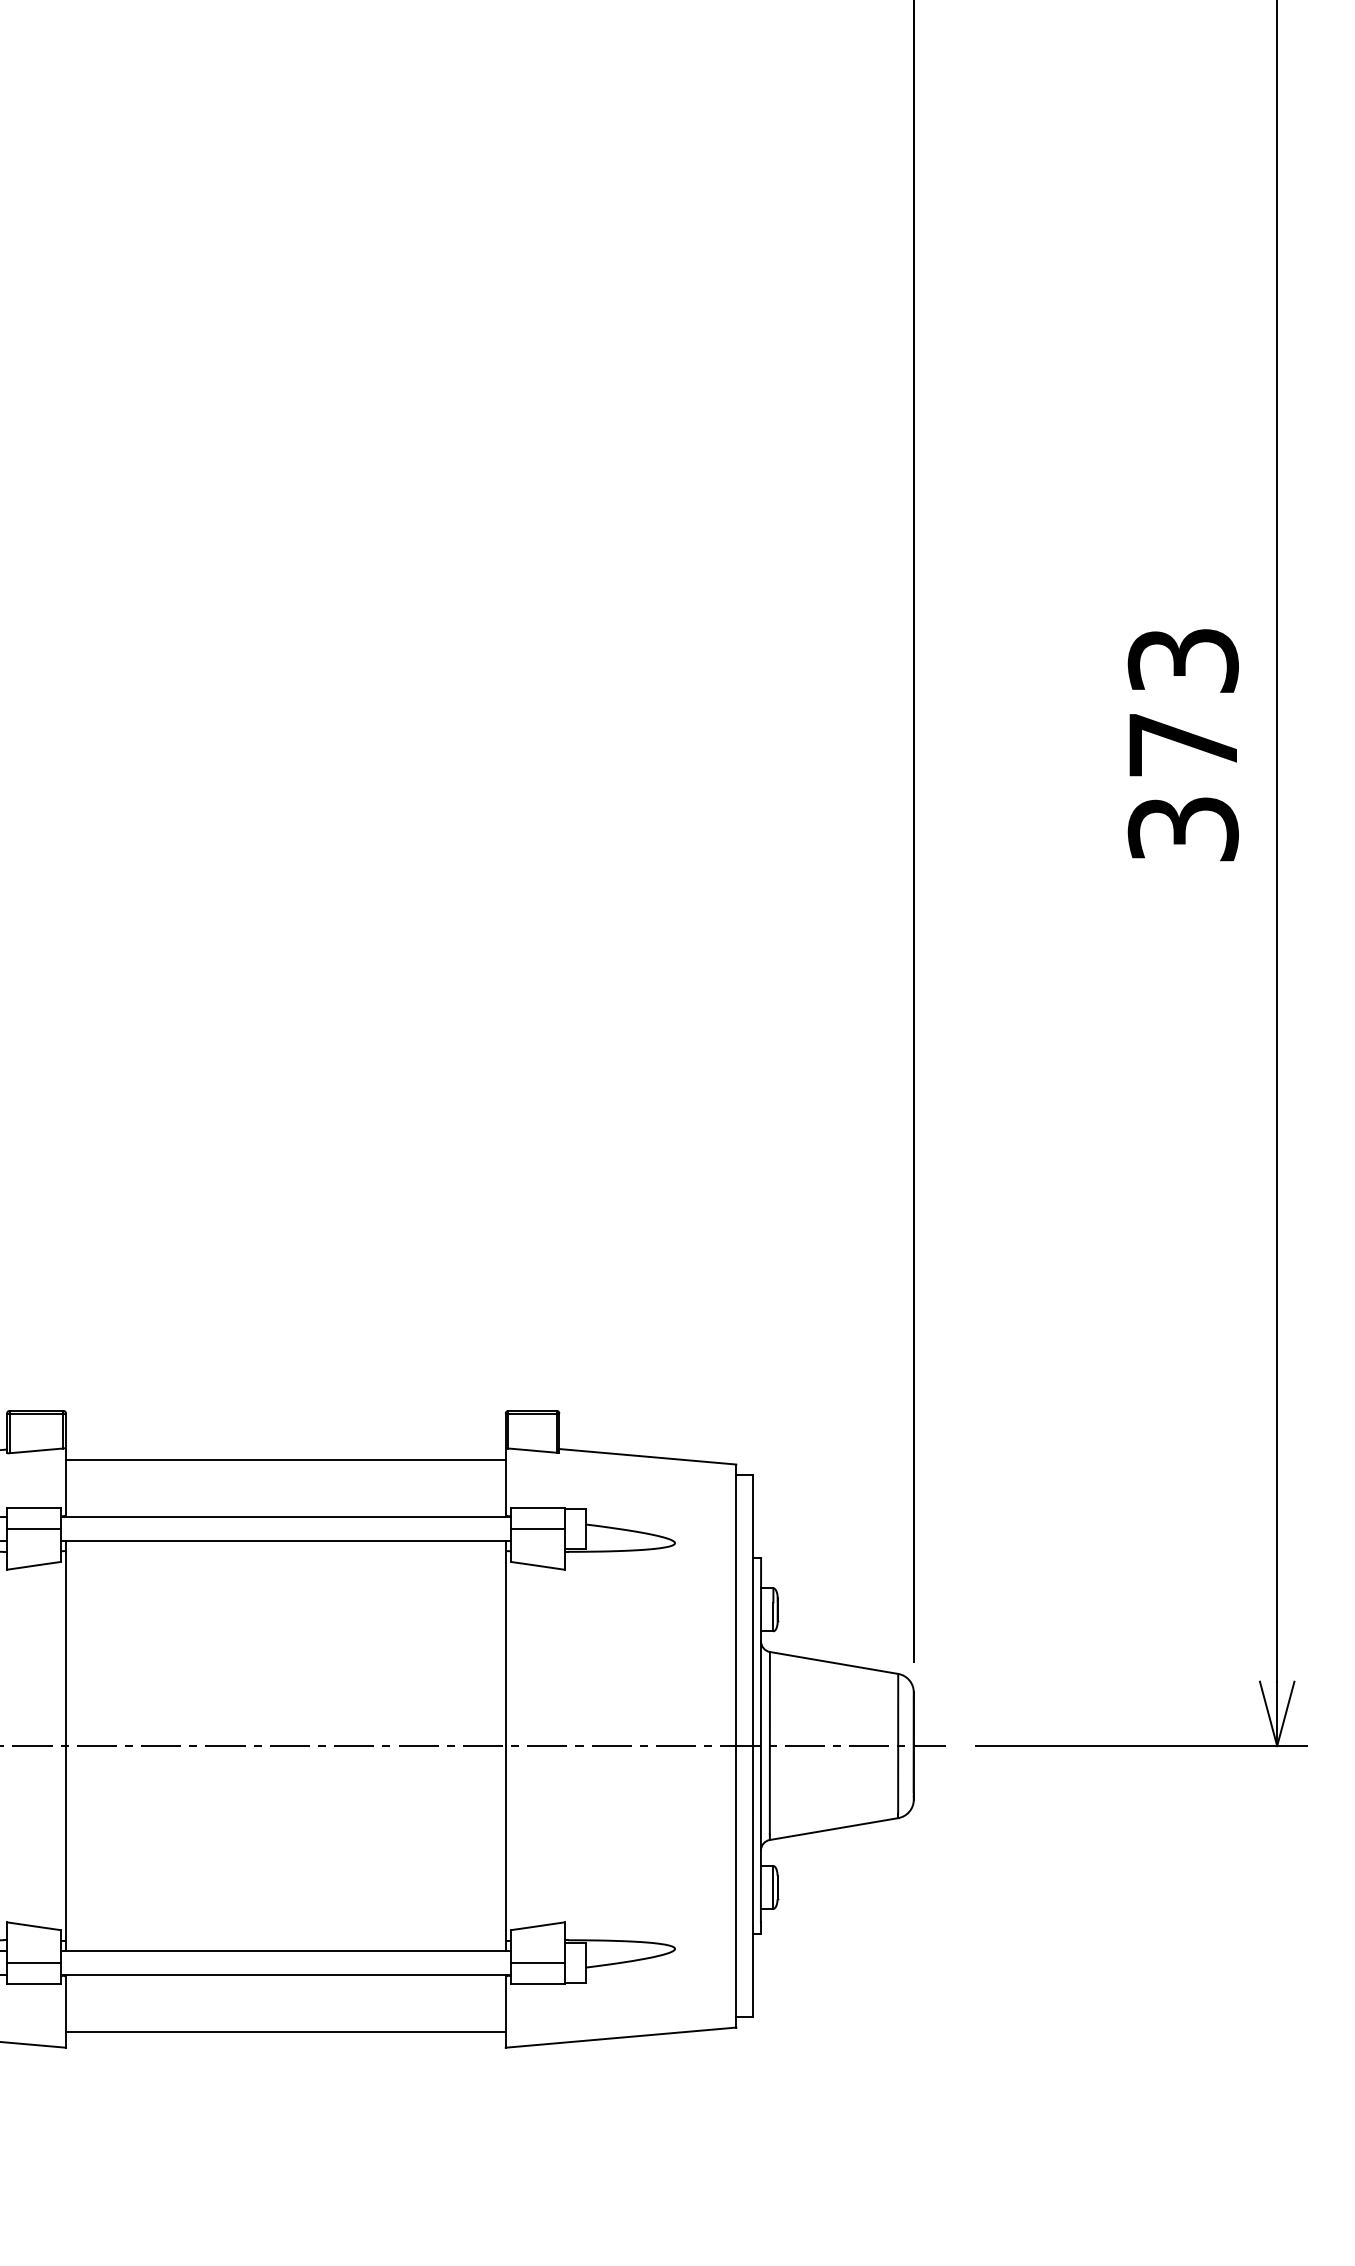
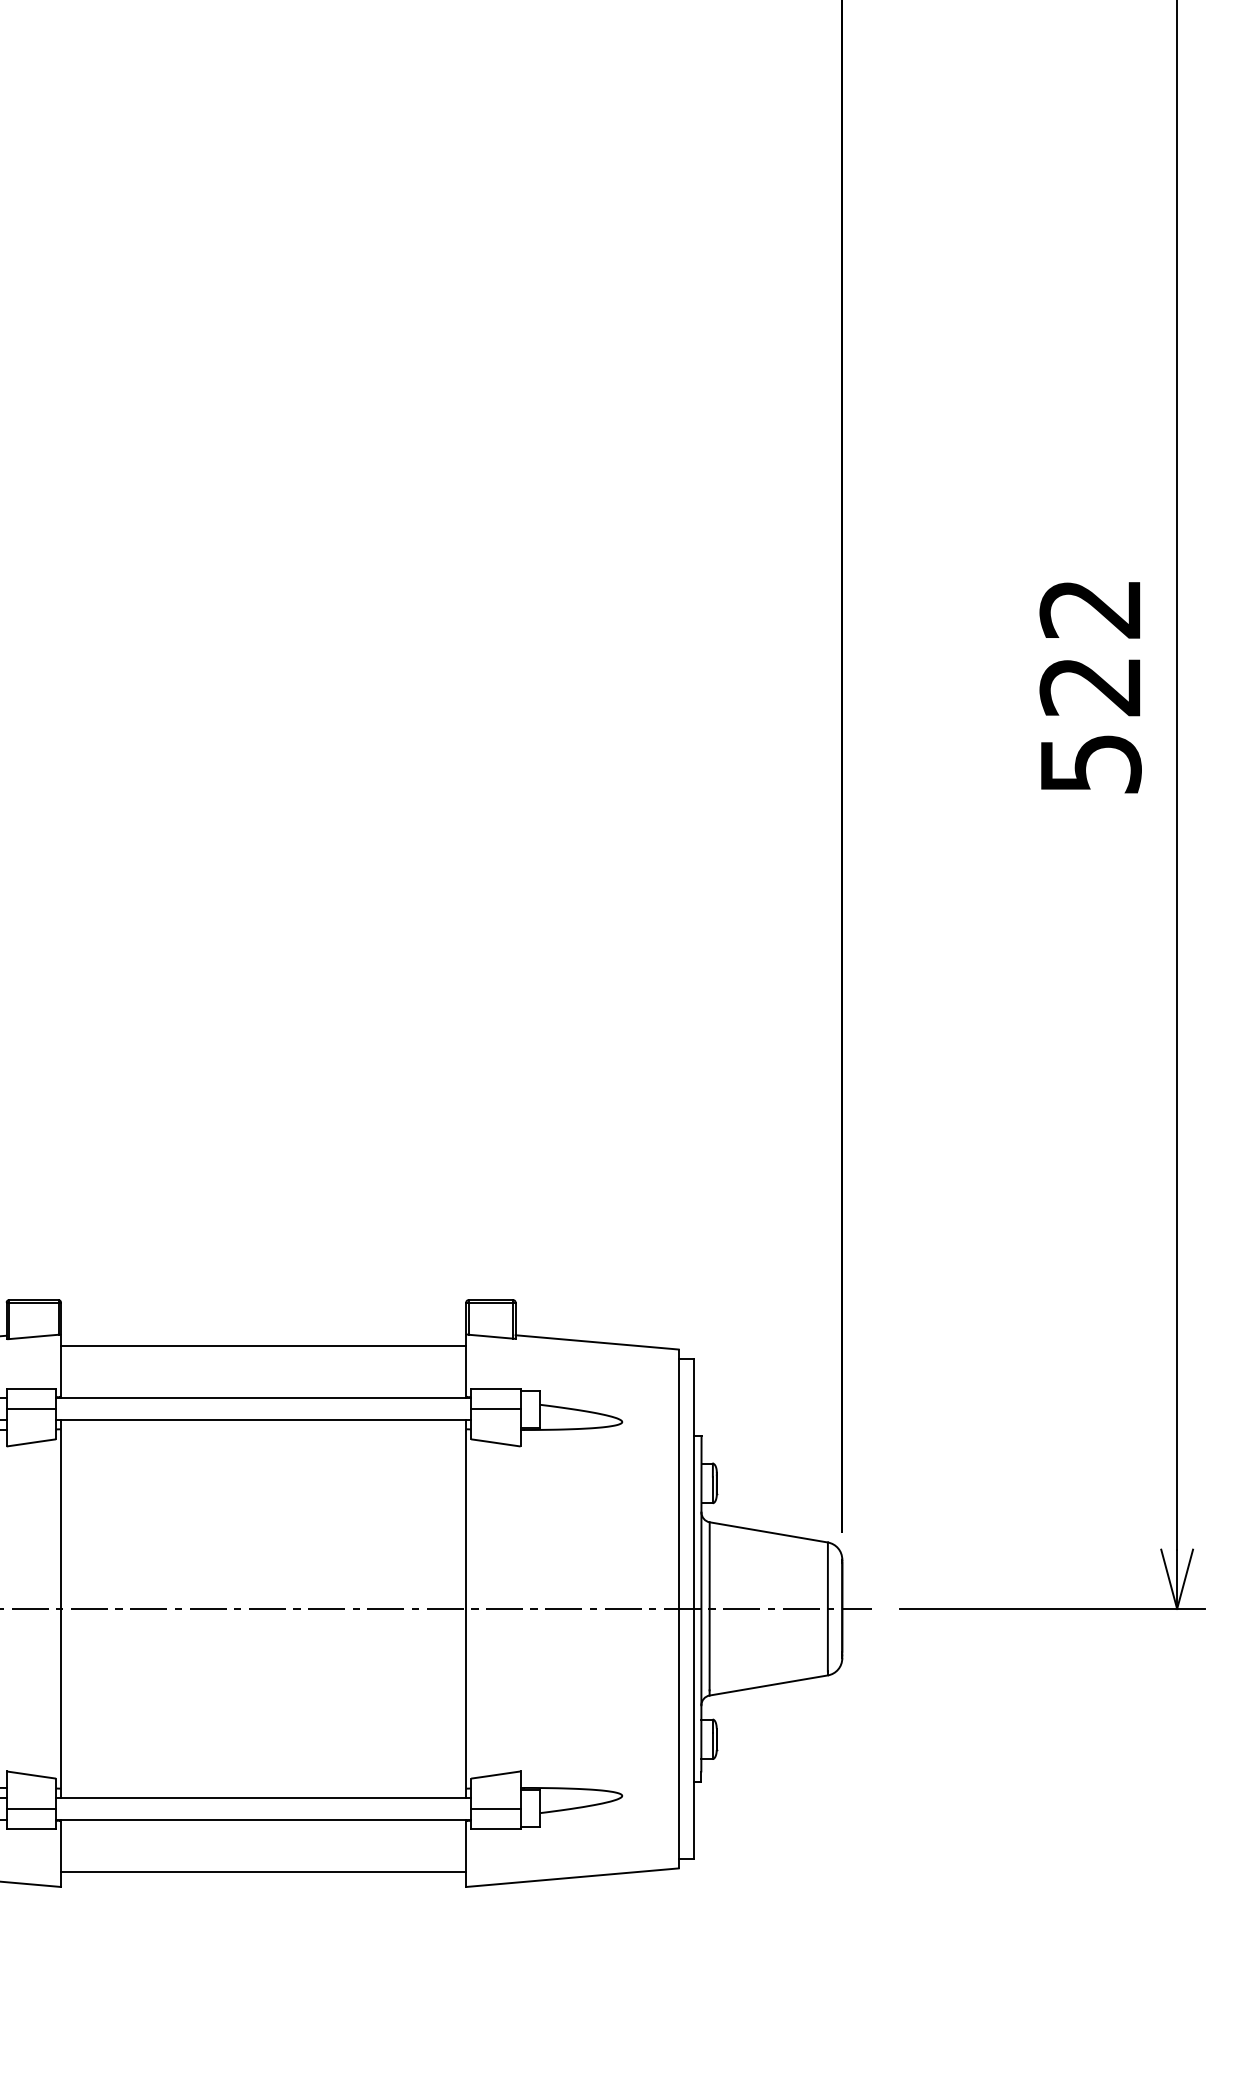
text: (1183, 745) -> (1090, 686), 373 -> 522

